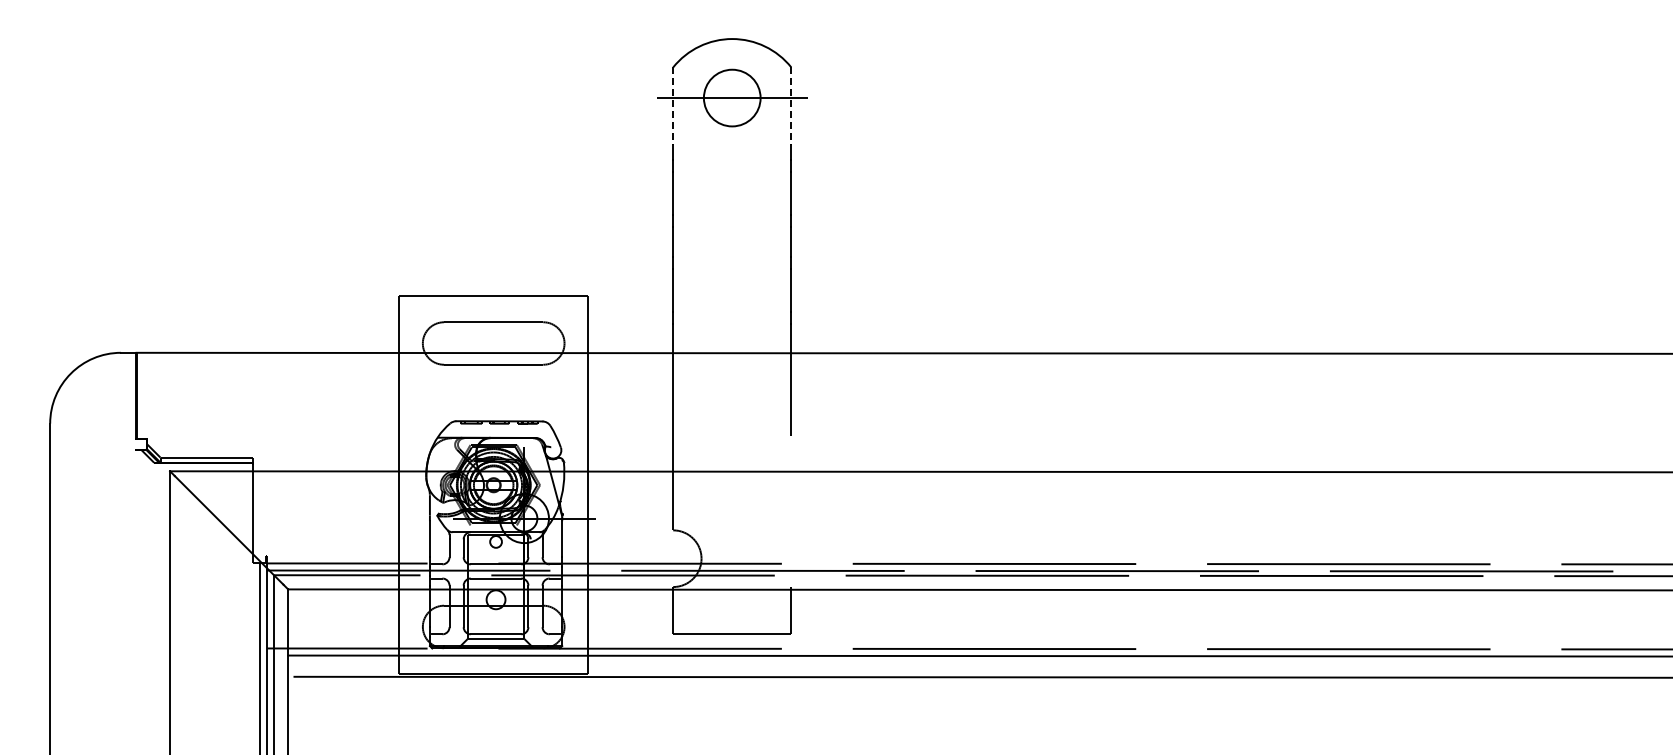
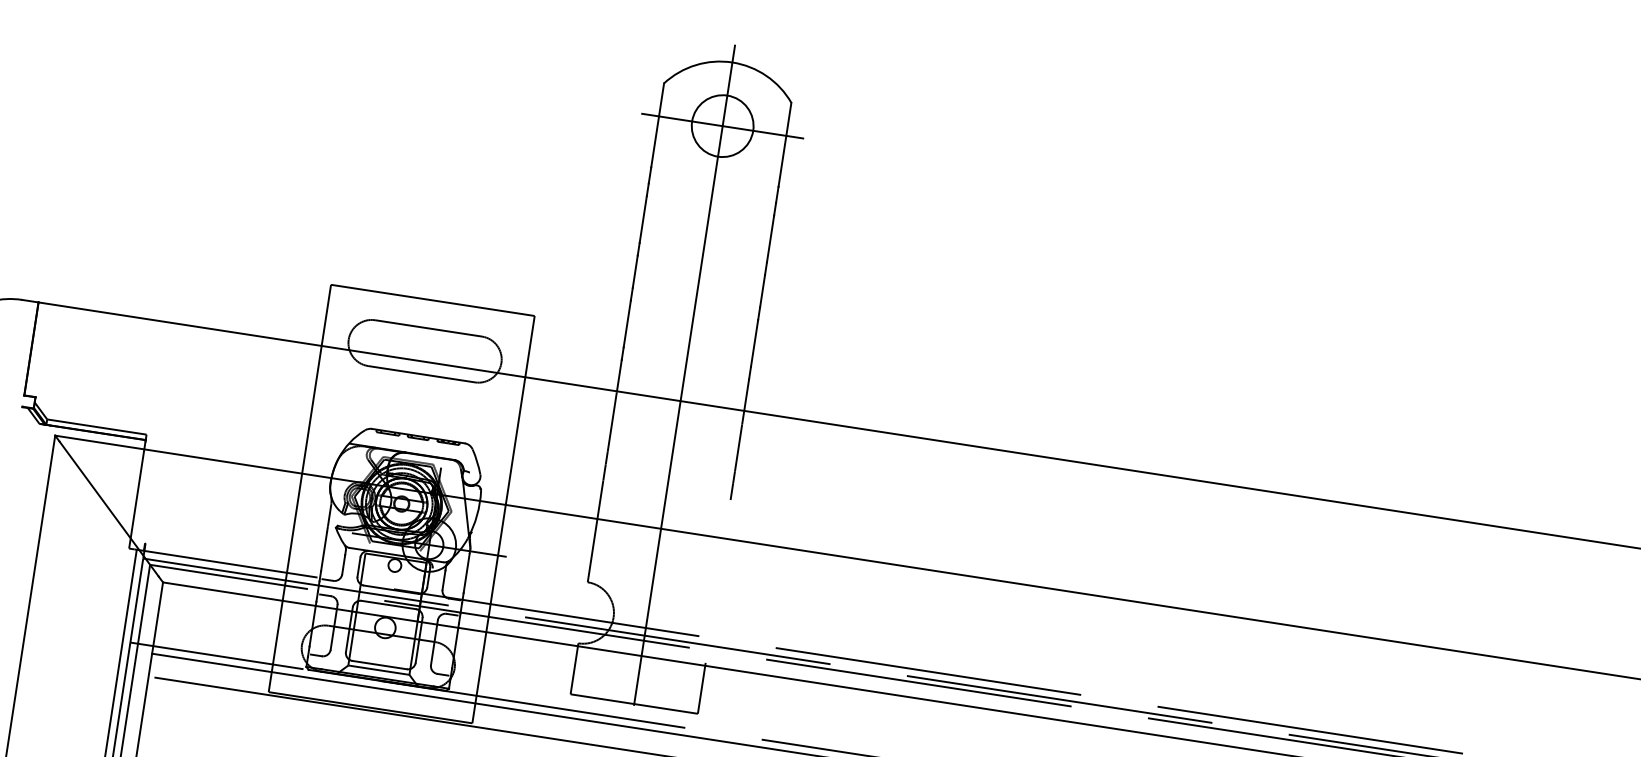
line: (673, 106) -> (657, 125), dashed -> solid
line: (791, 106) -> (785, 144), dashed -> solid
line: (732, 328) -> (684, 374), added

